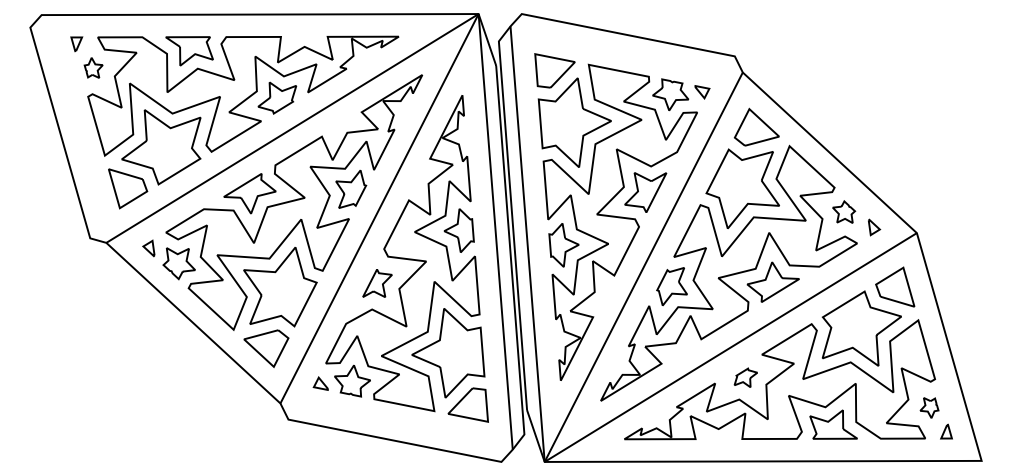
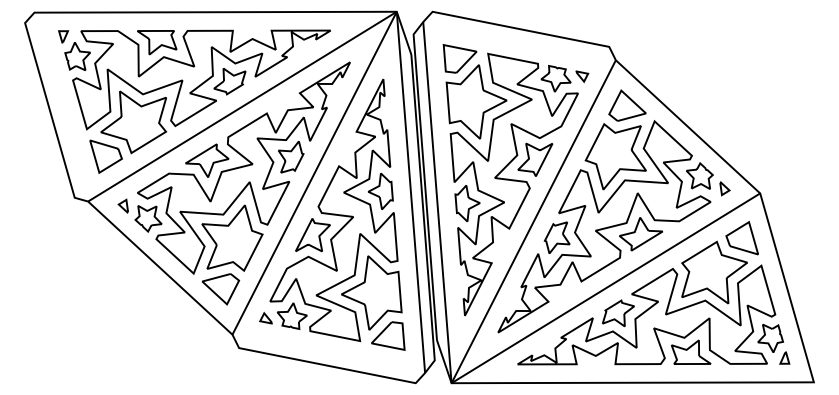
part: (93, 67) -> (77, 56), size x1.67
part: (843, 211) -> (699, 175), size x1.43
part: (377, 283) -> (312, 235), size x1.43
part: (745, 377) -> (618, 313), size x1.67
part: (929, 407) -> (770, 338), size x1.67

